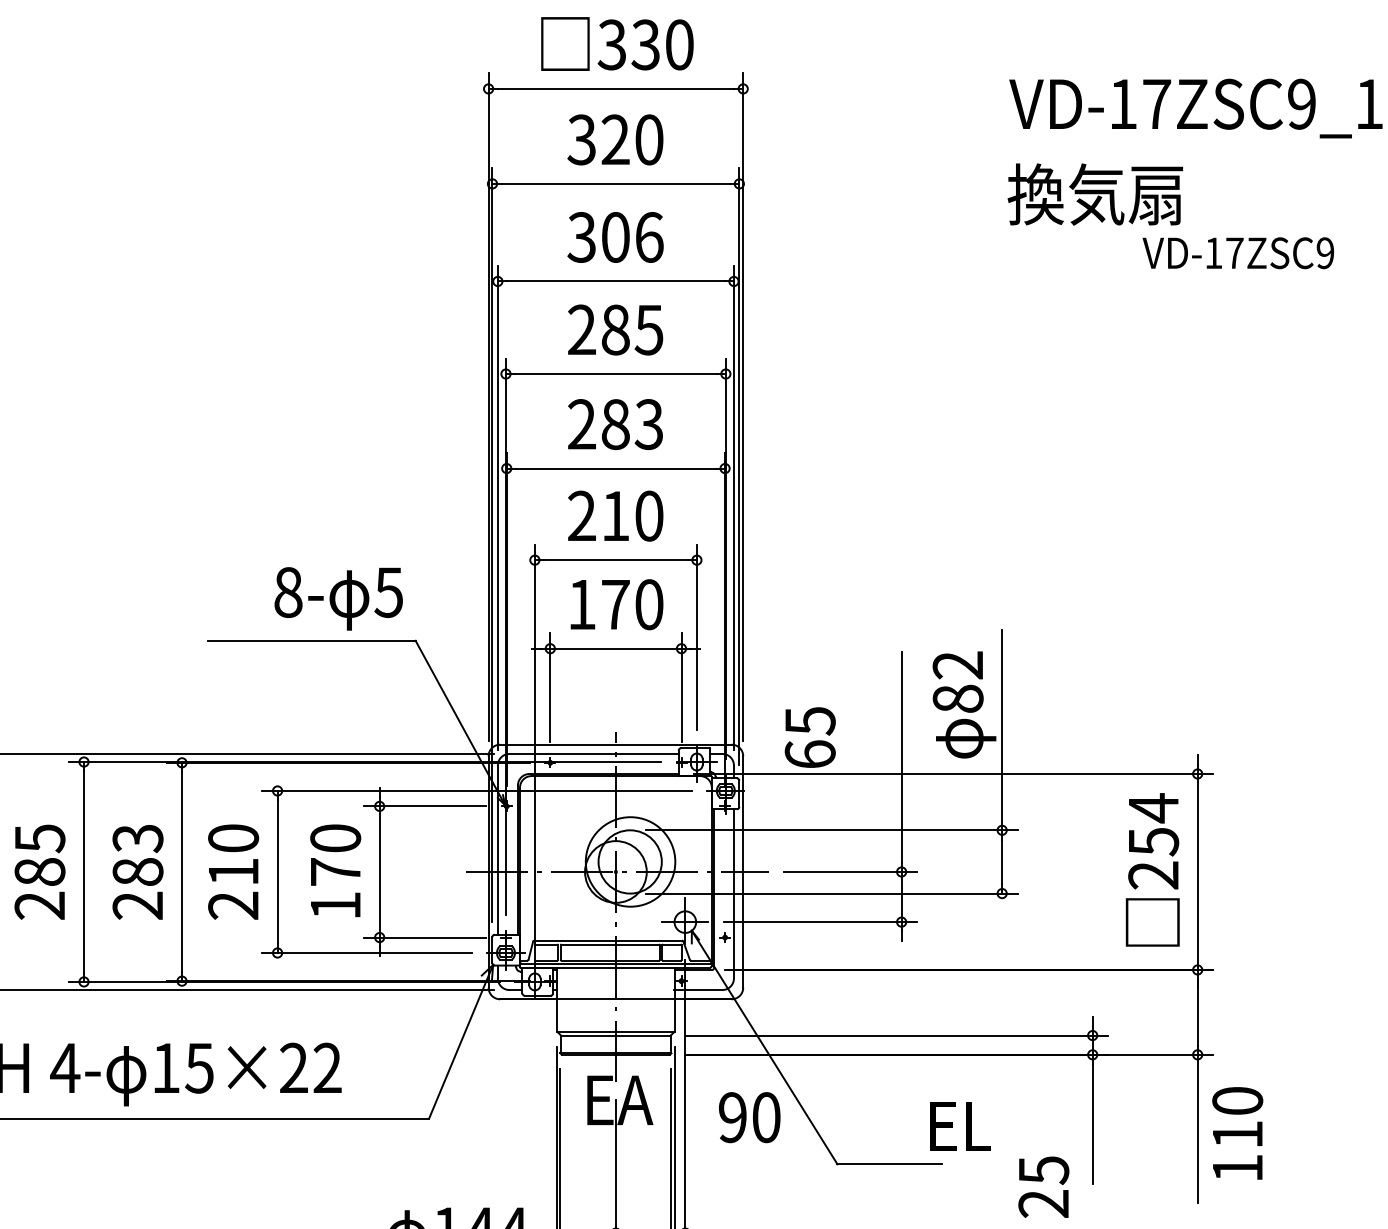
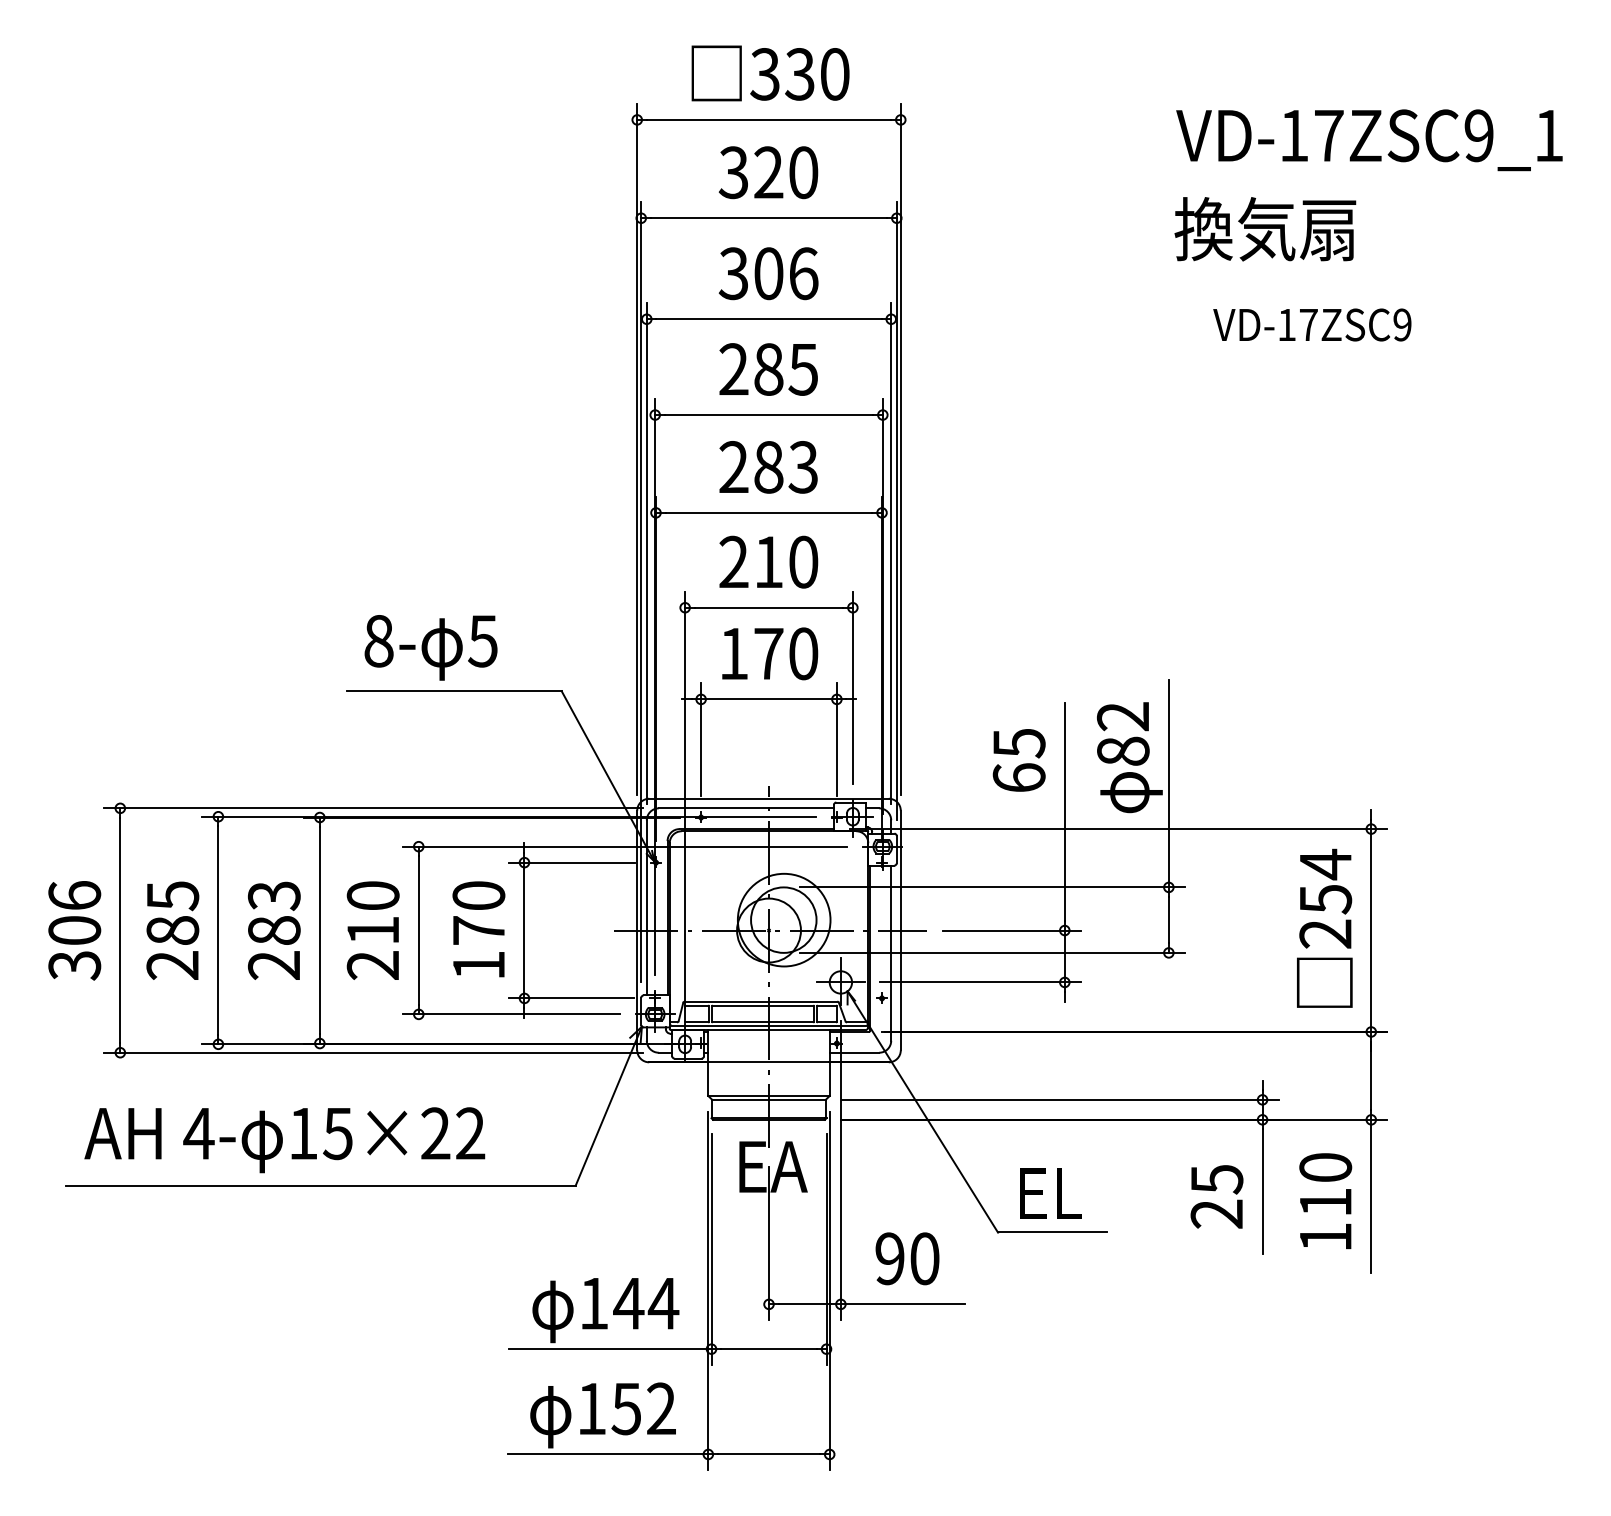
text: (1238, 252) -> (1312, 324), moved
text: (338, 598) -> (430, 647), moved
text: (809, 737) -> (1018, 760), moved
text: (749, 1117) -> (907, 1258), moved
text: (960, 1126) -> (1050, 1193), moved
text: (1237, 1132) -> (1325, 1200), moved
text: (1043, 1186) -> (1216, 1196), moved

